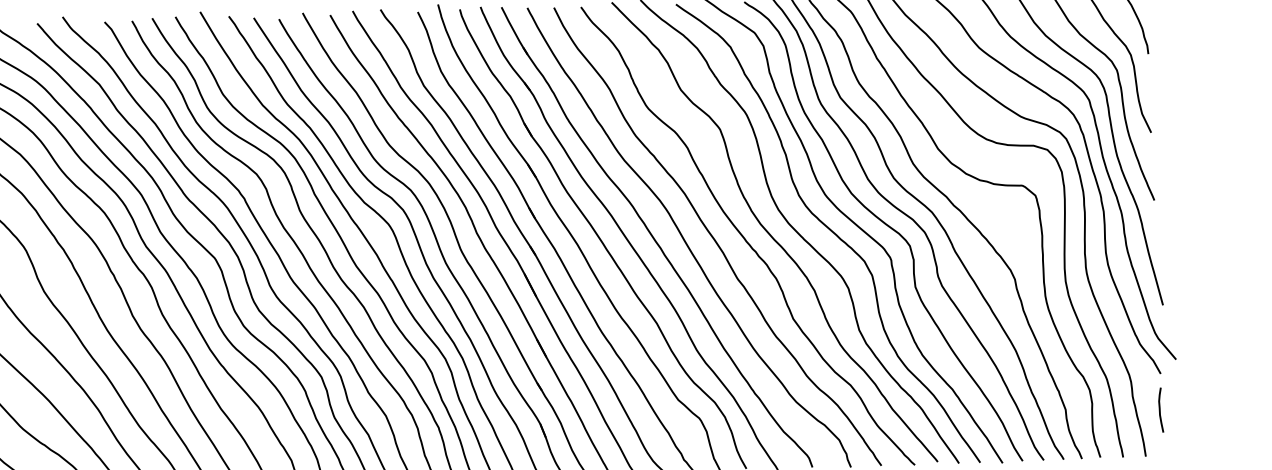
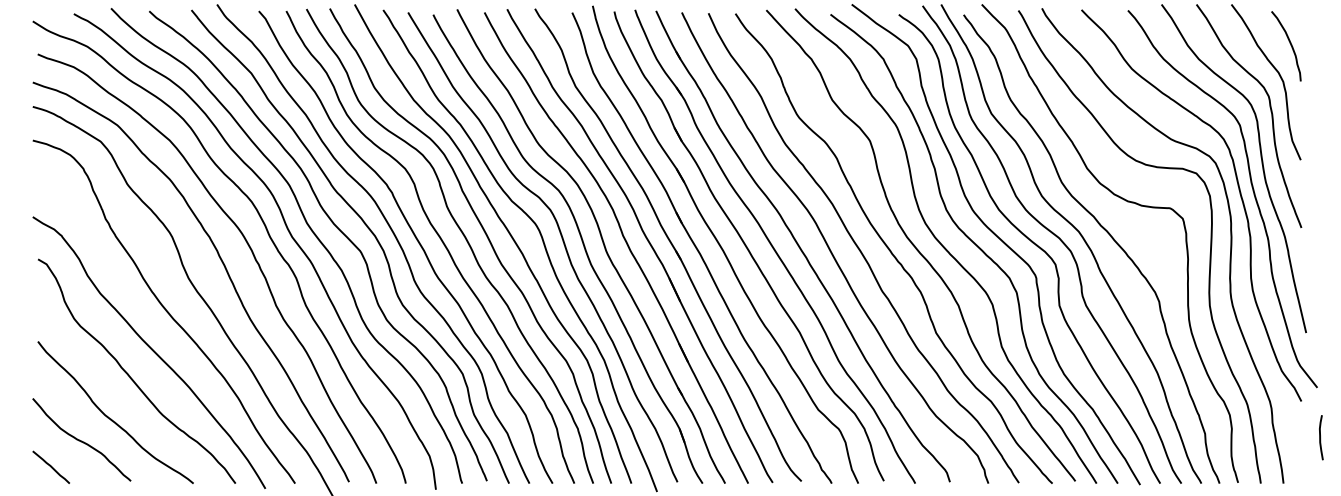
curve: (1160, 409) -> (1320, 437), moved

